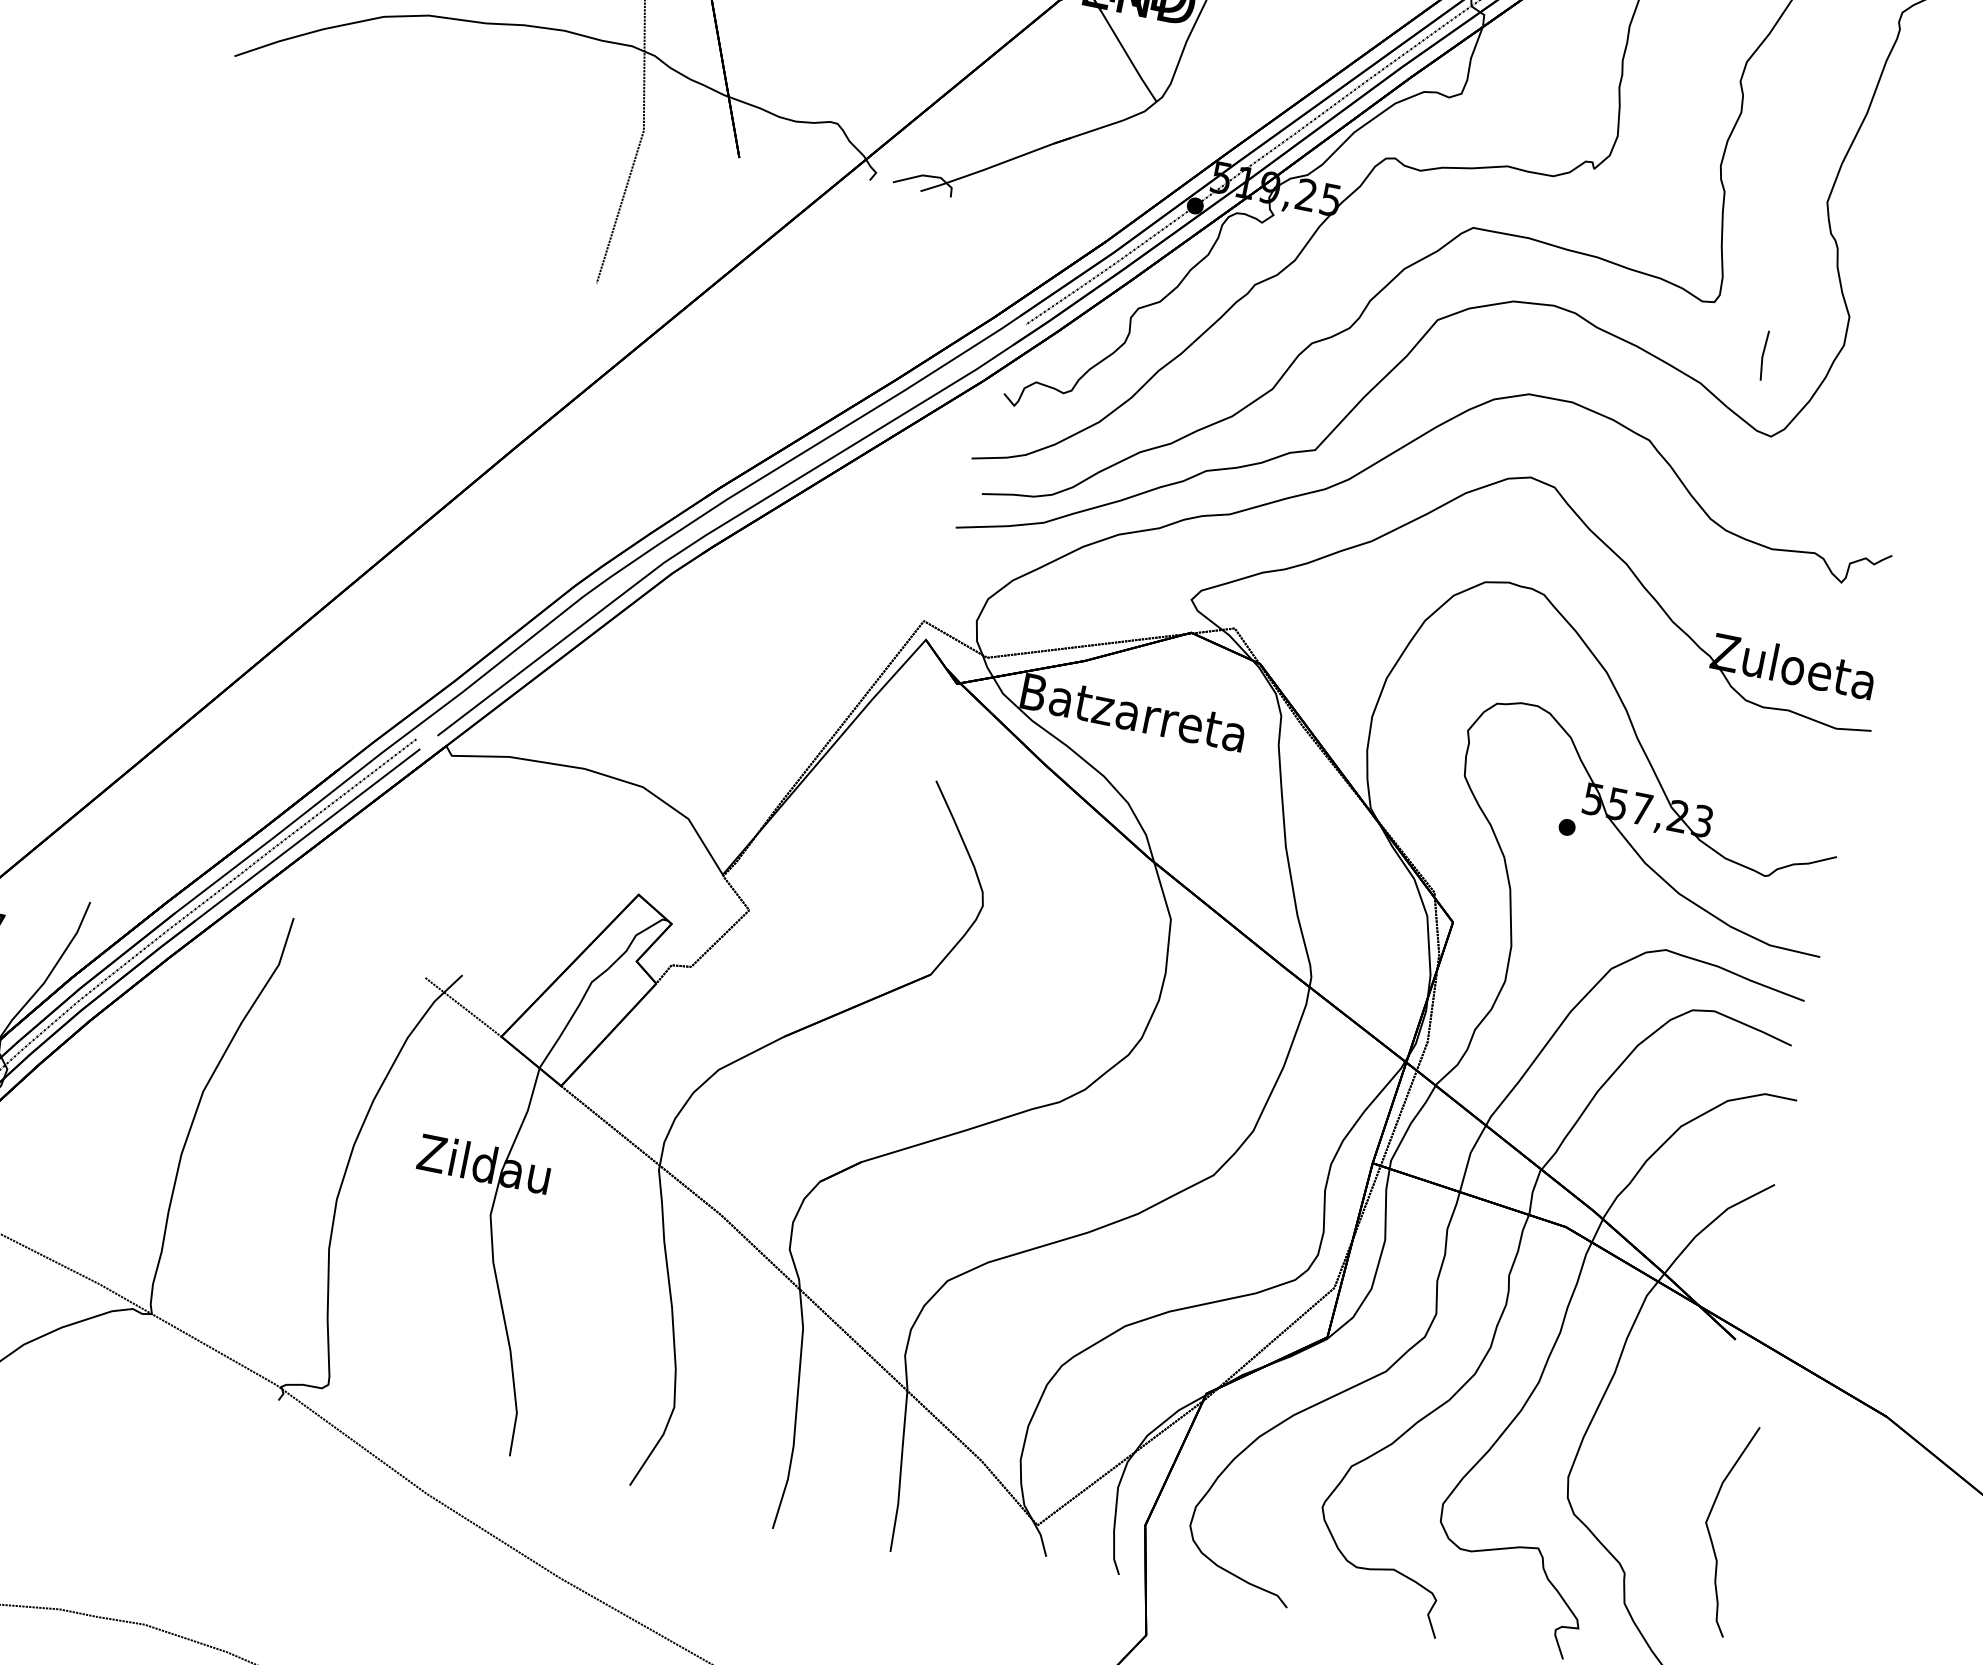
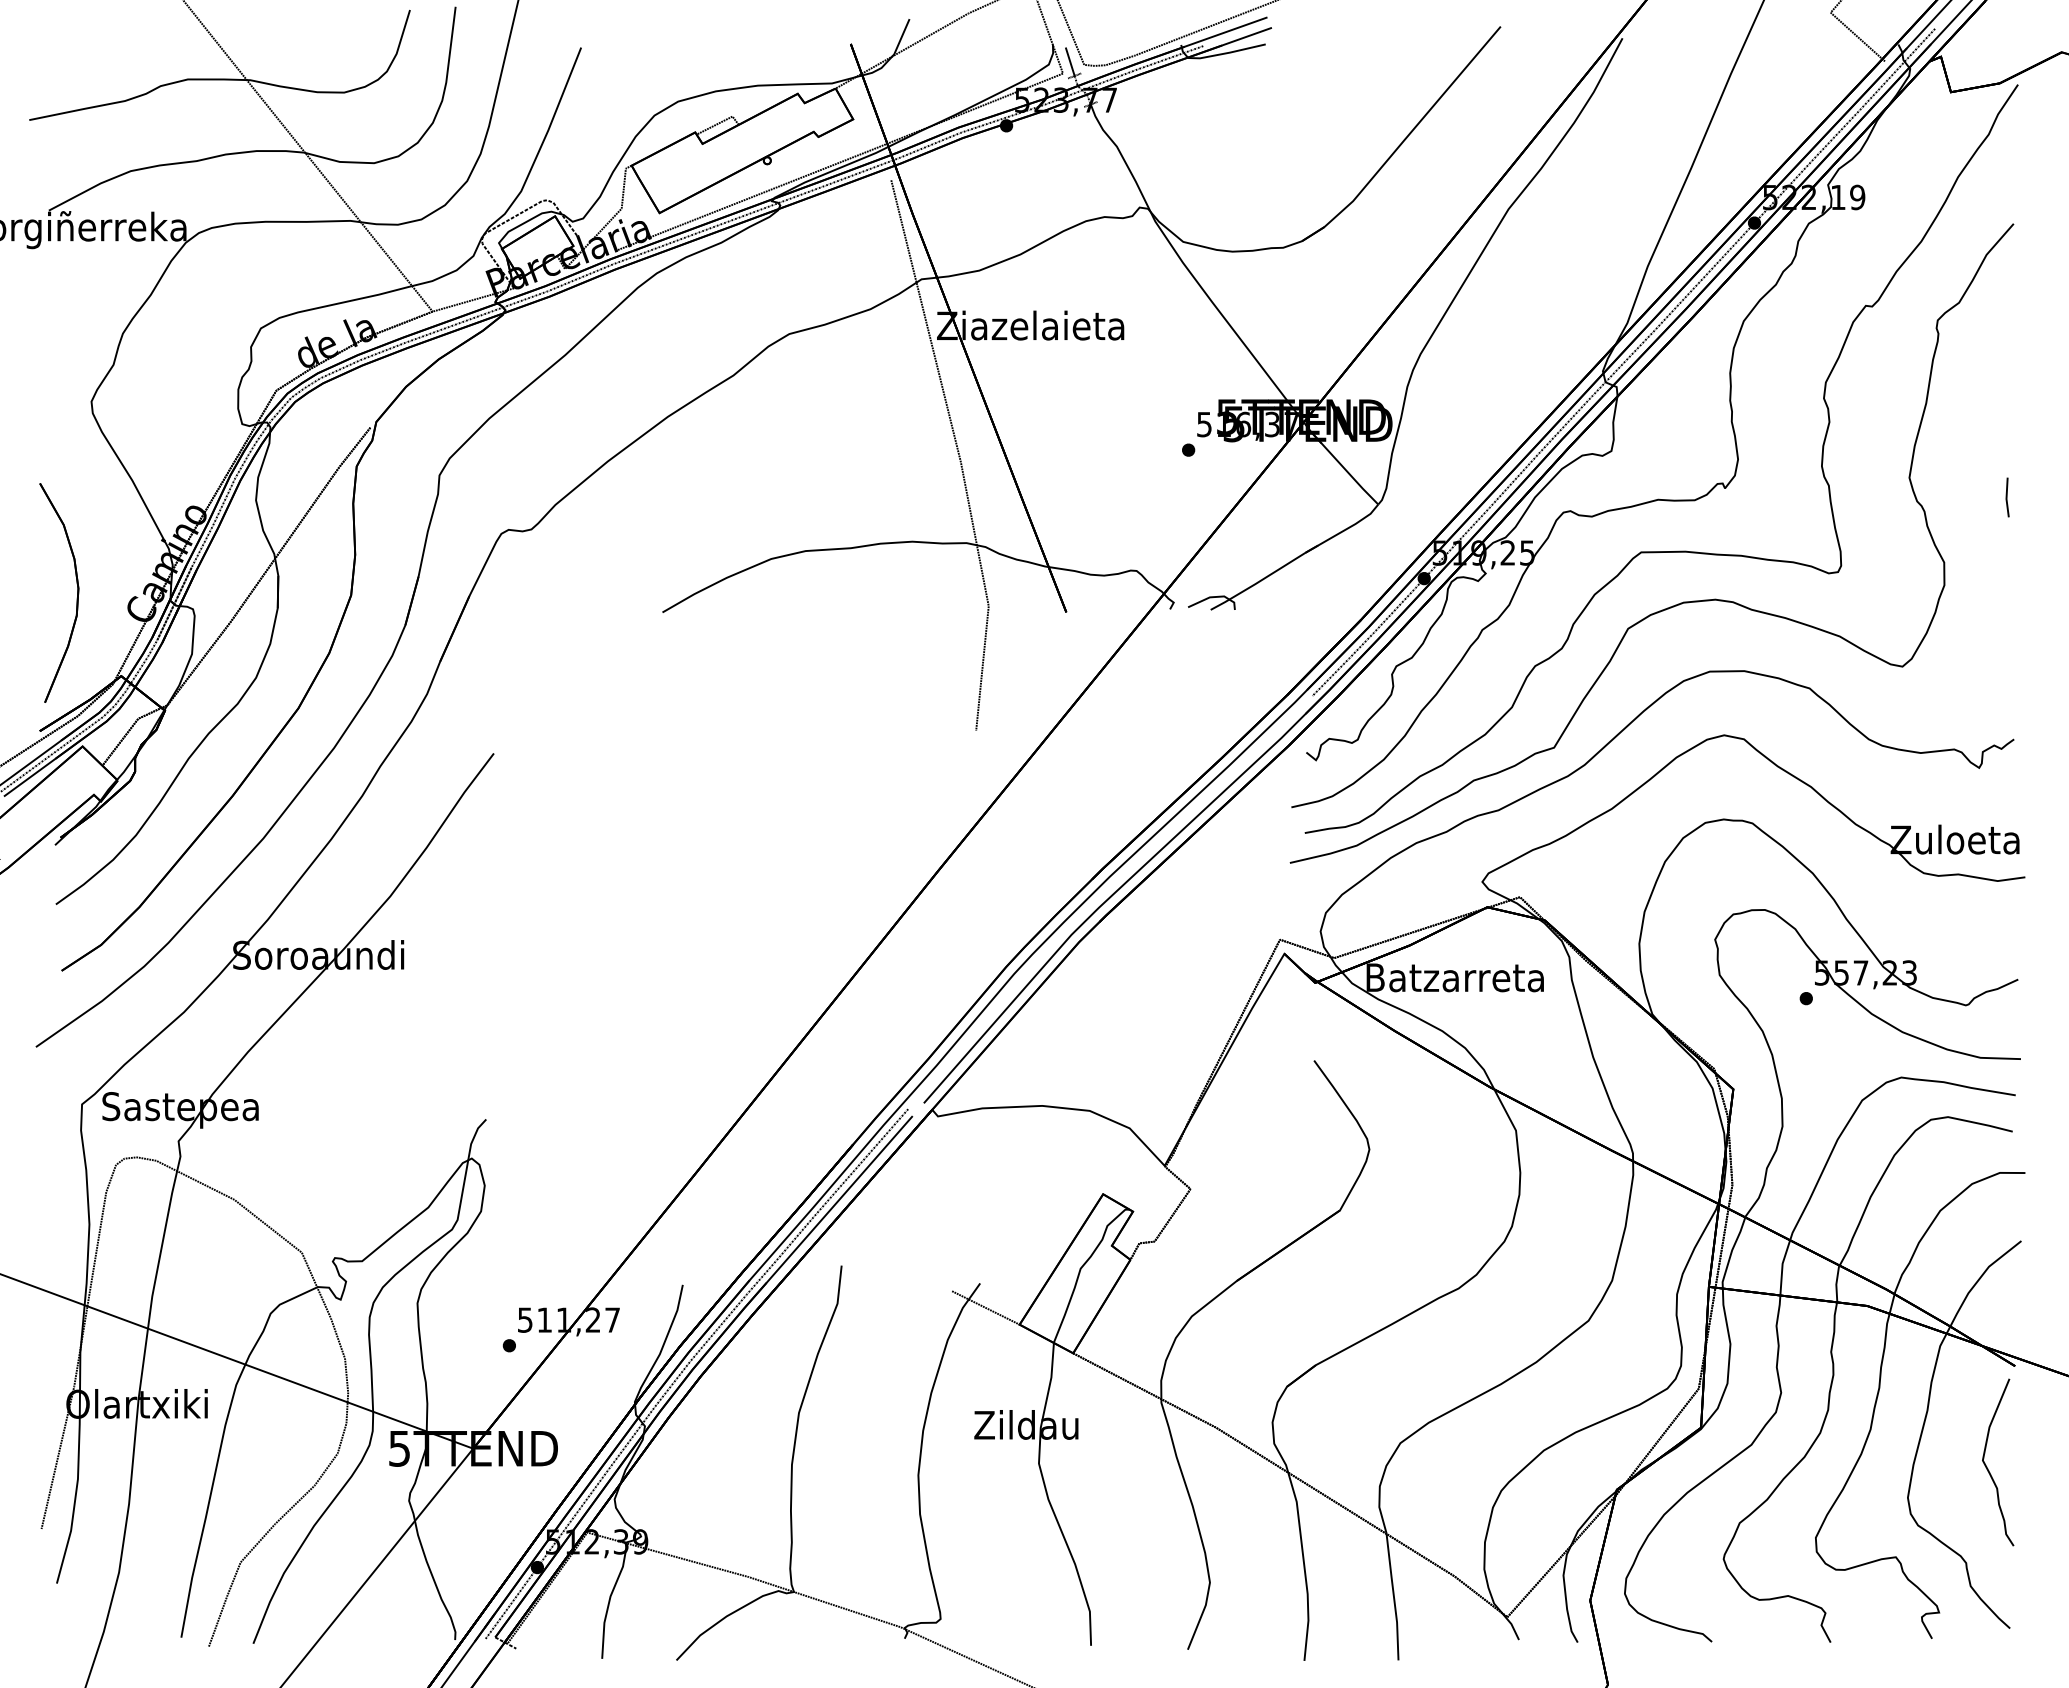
line: (1763, 355) -> (2007, 497), moved
part: (1711, 1534) -> (1988, 1468), moved

